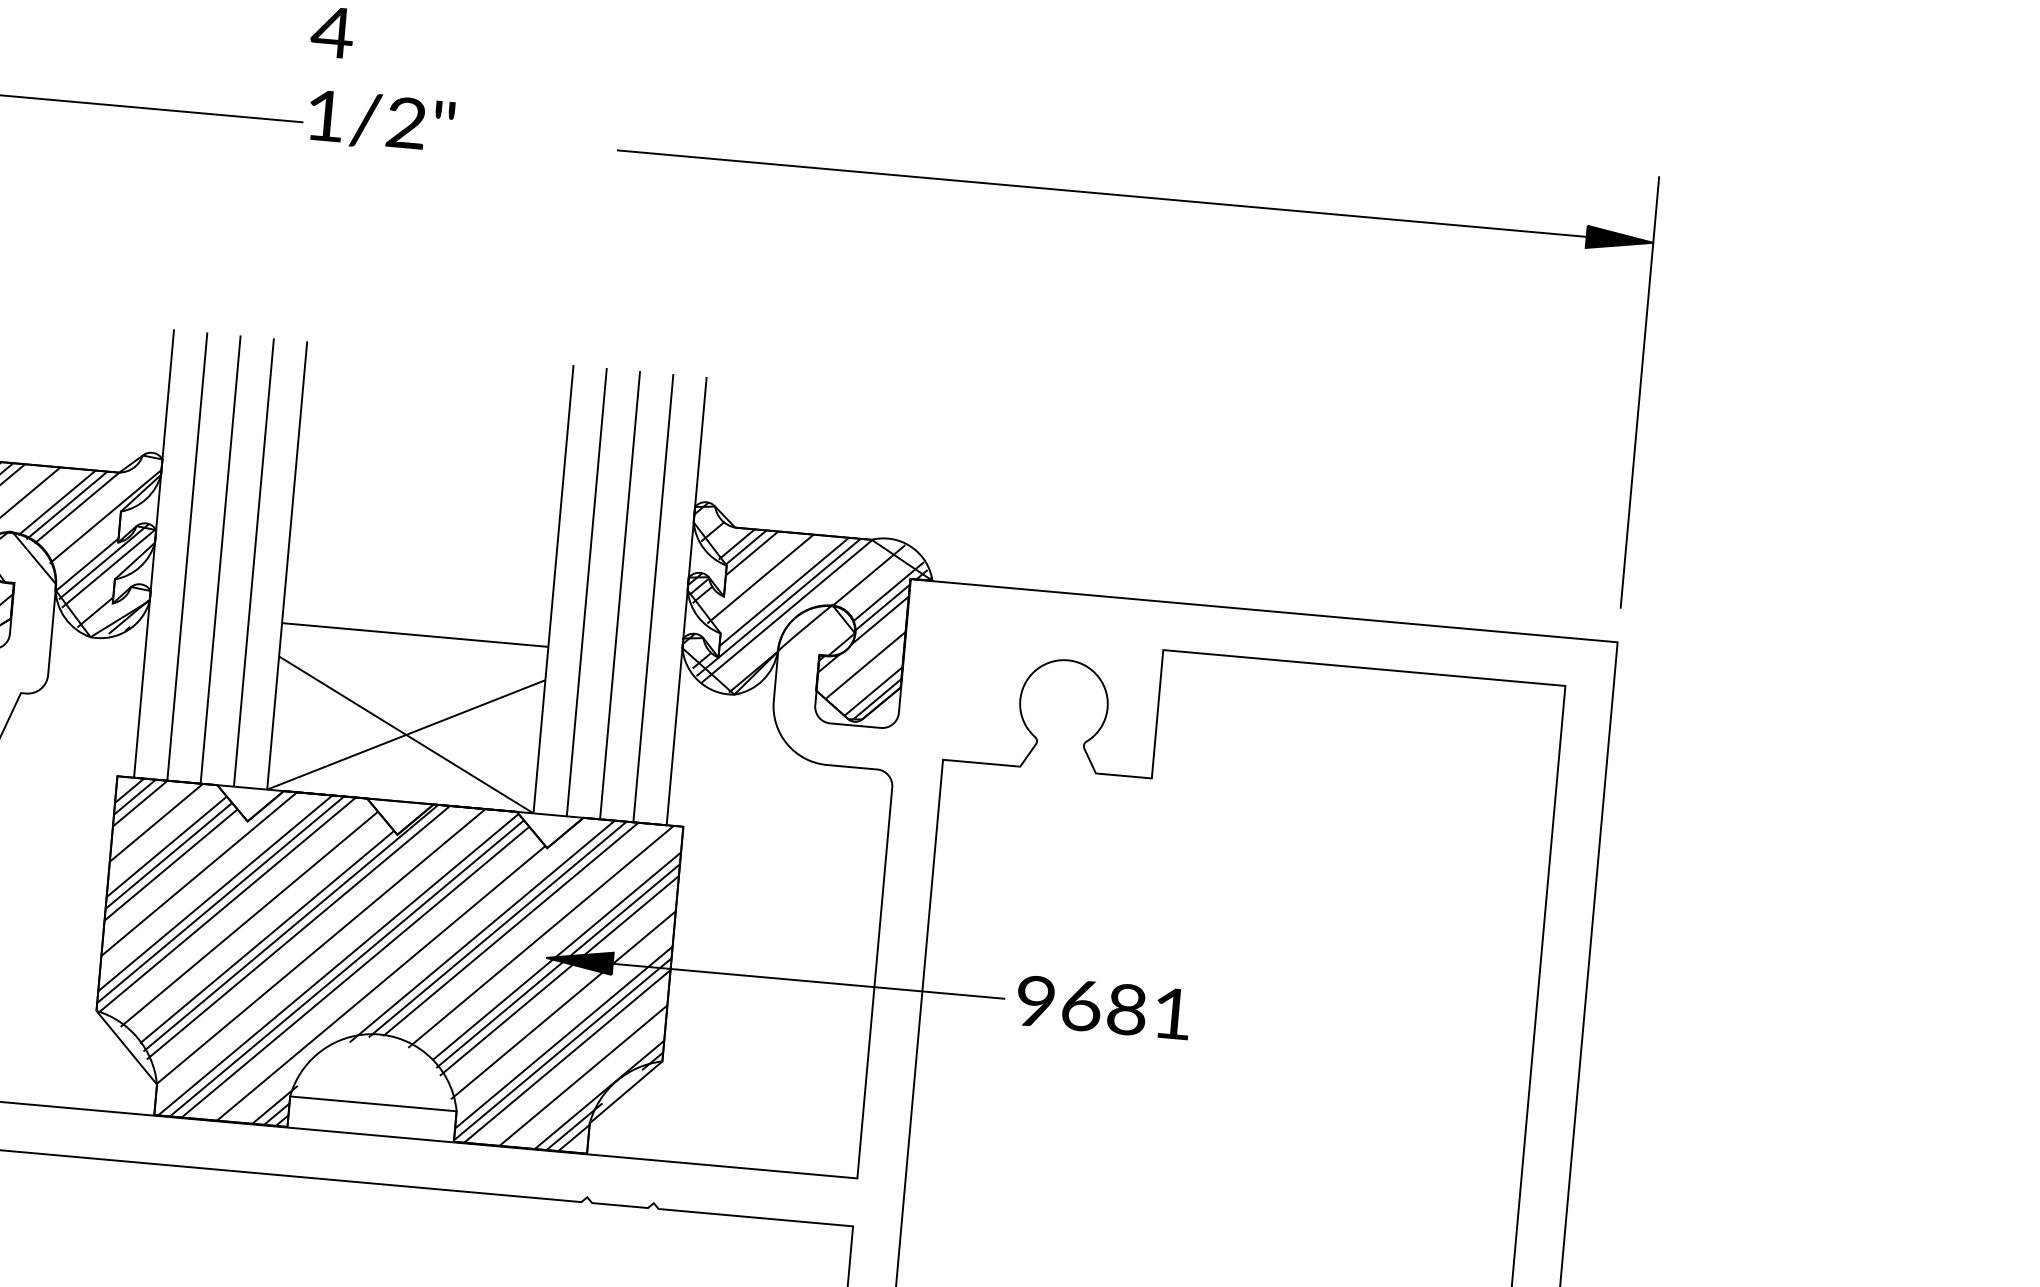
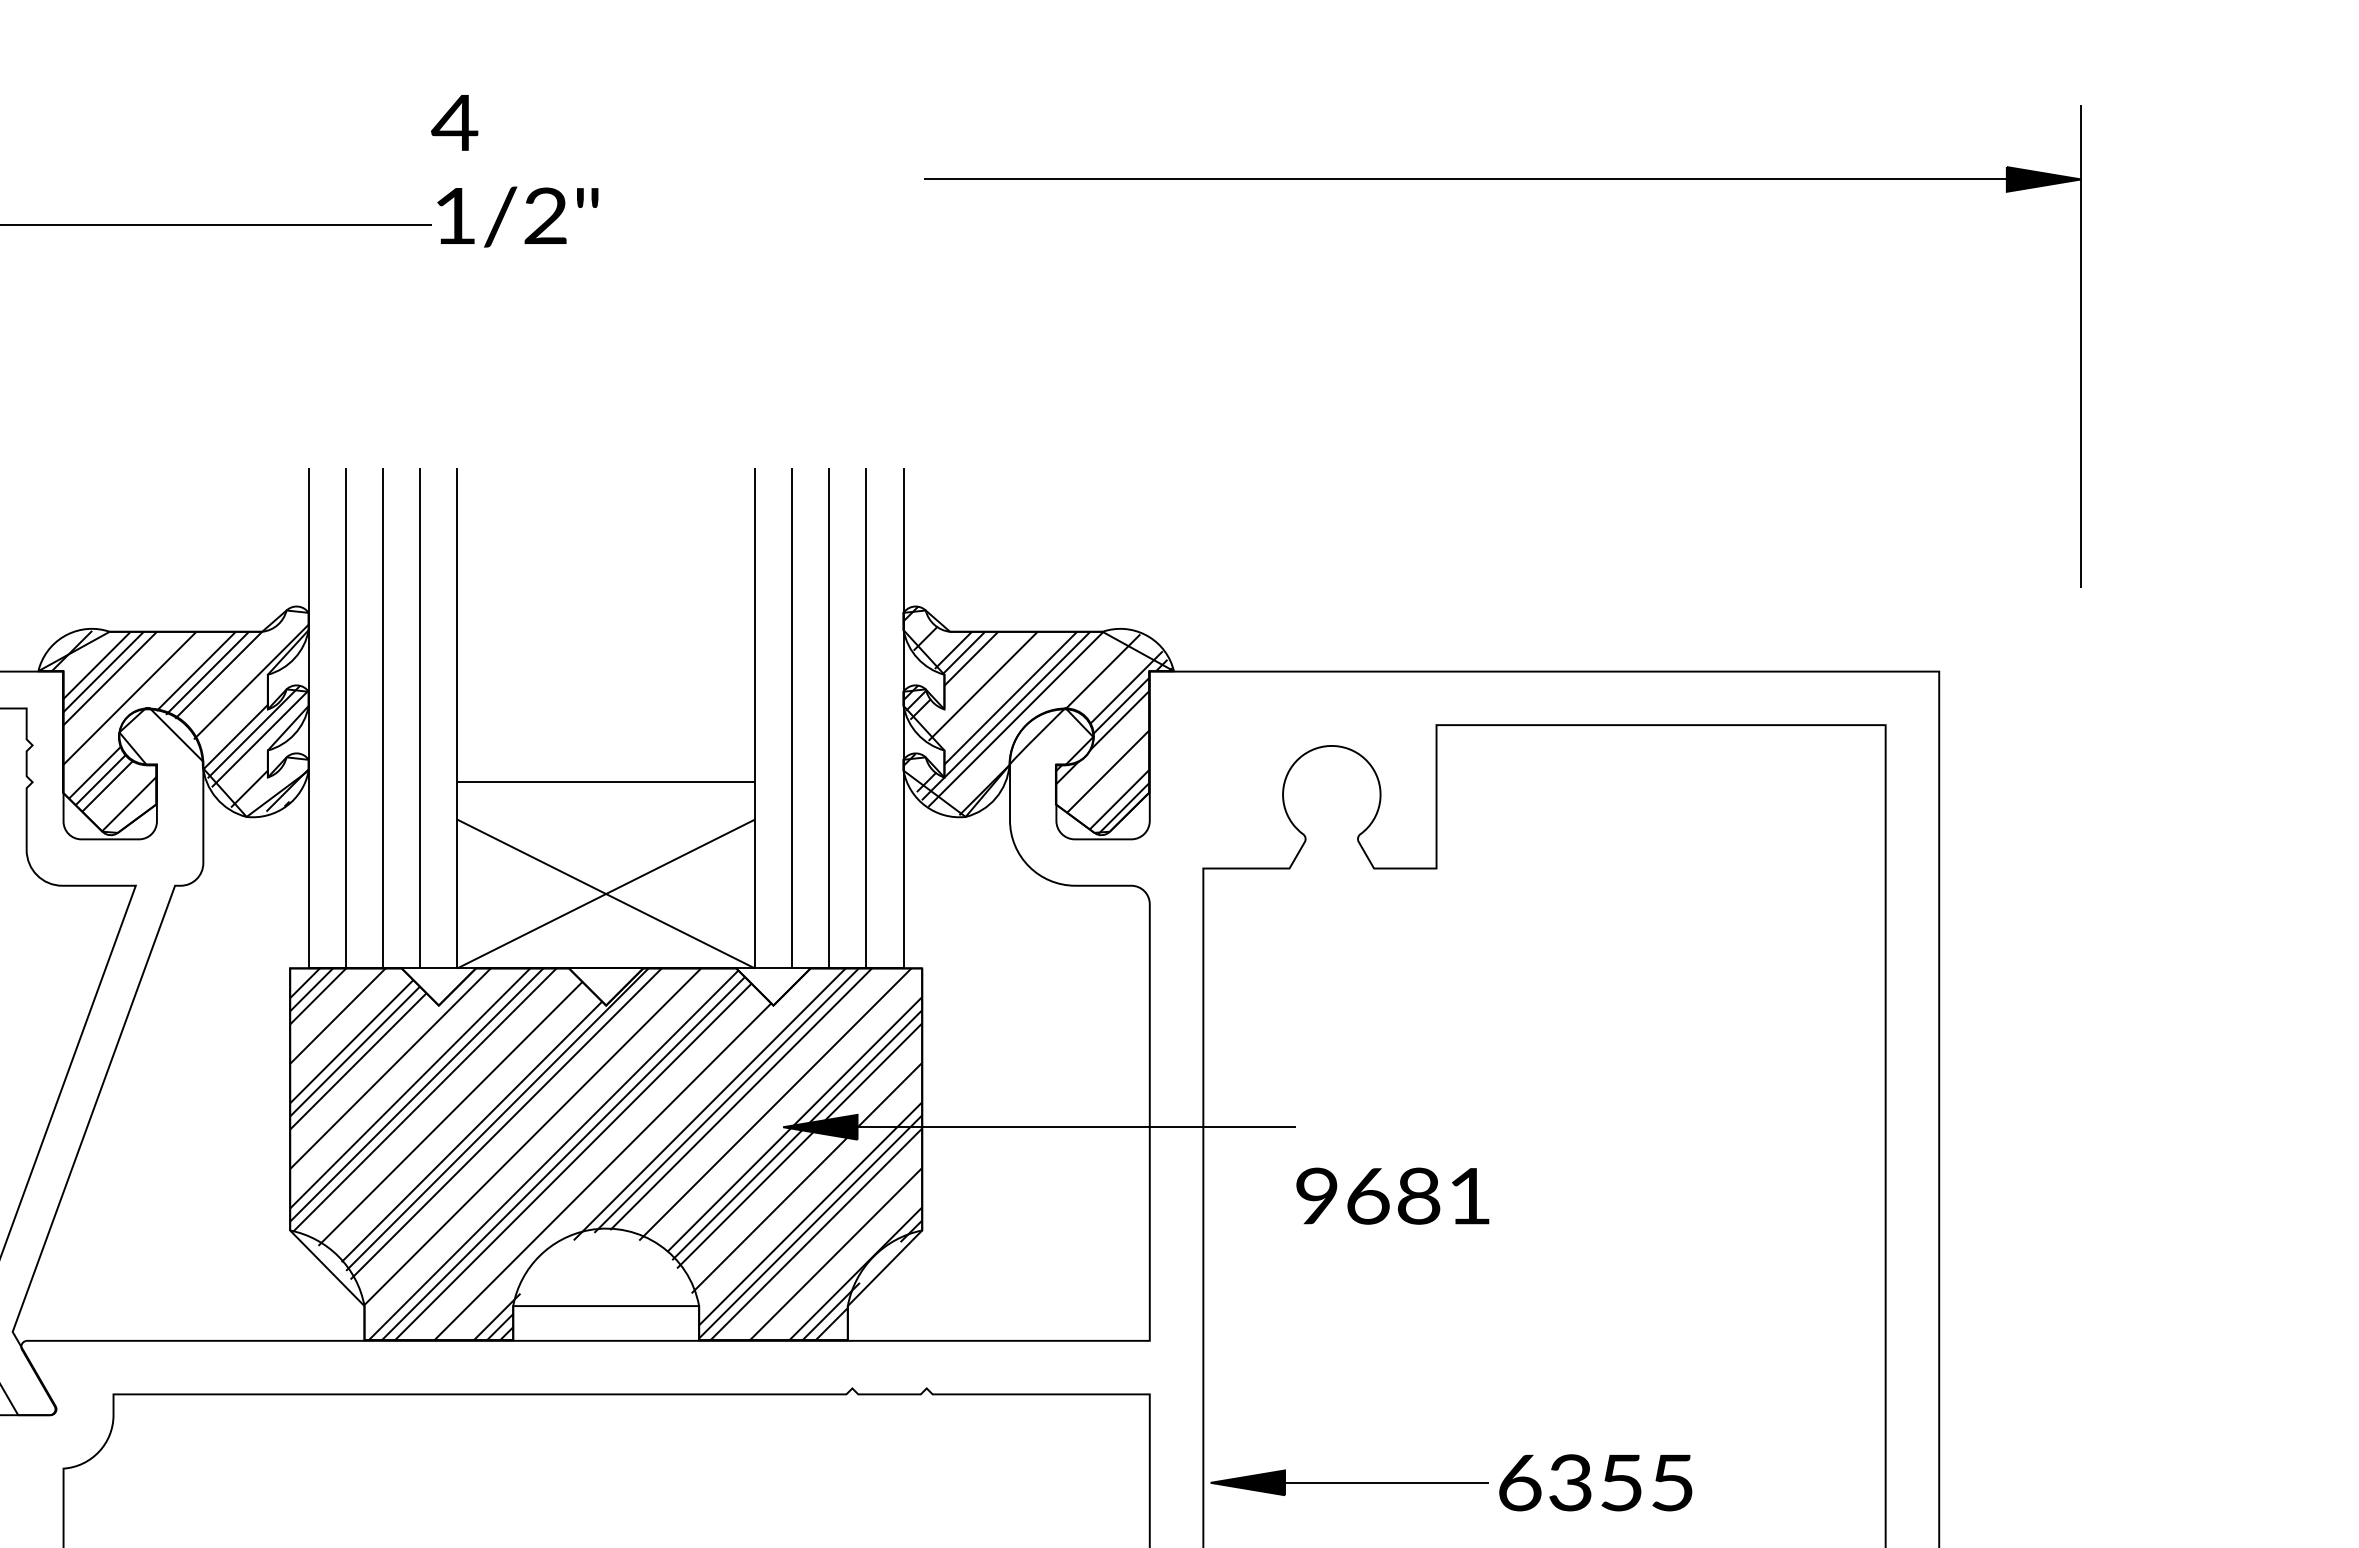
part: (1135, 196) -> (1502, 179), moved
text: (1103, 1006) -> (1392, 1195), moved

